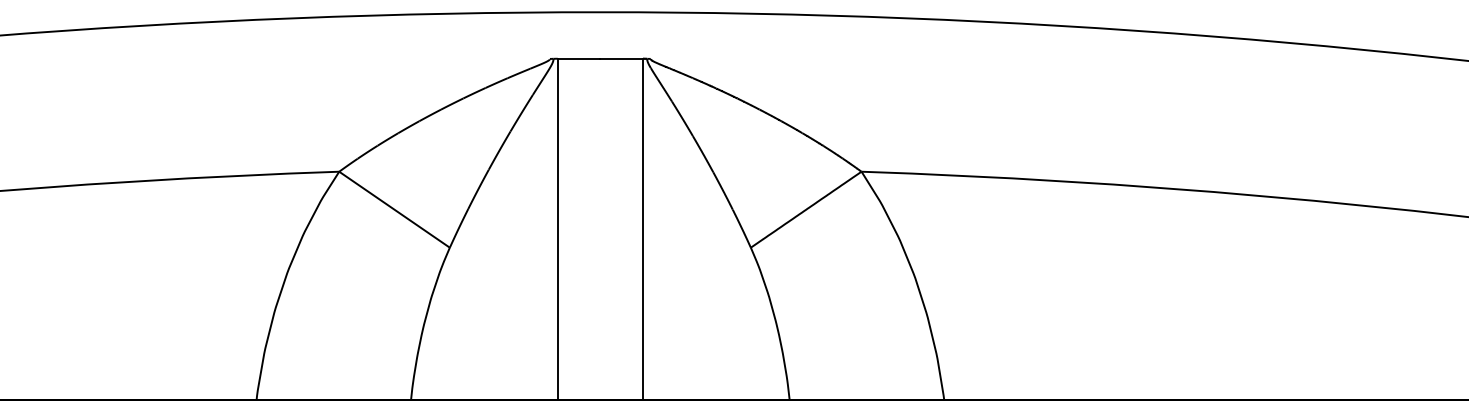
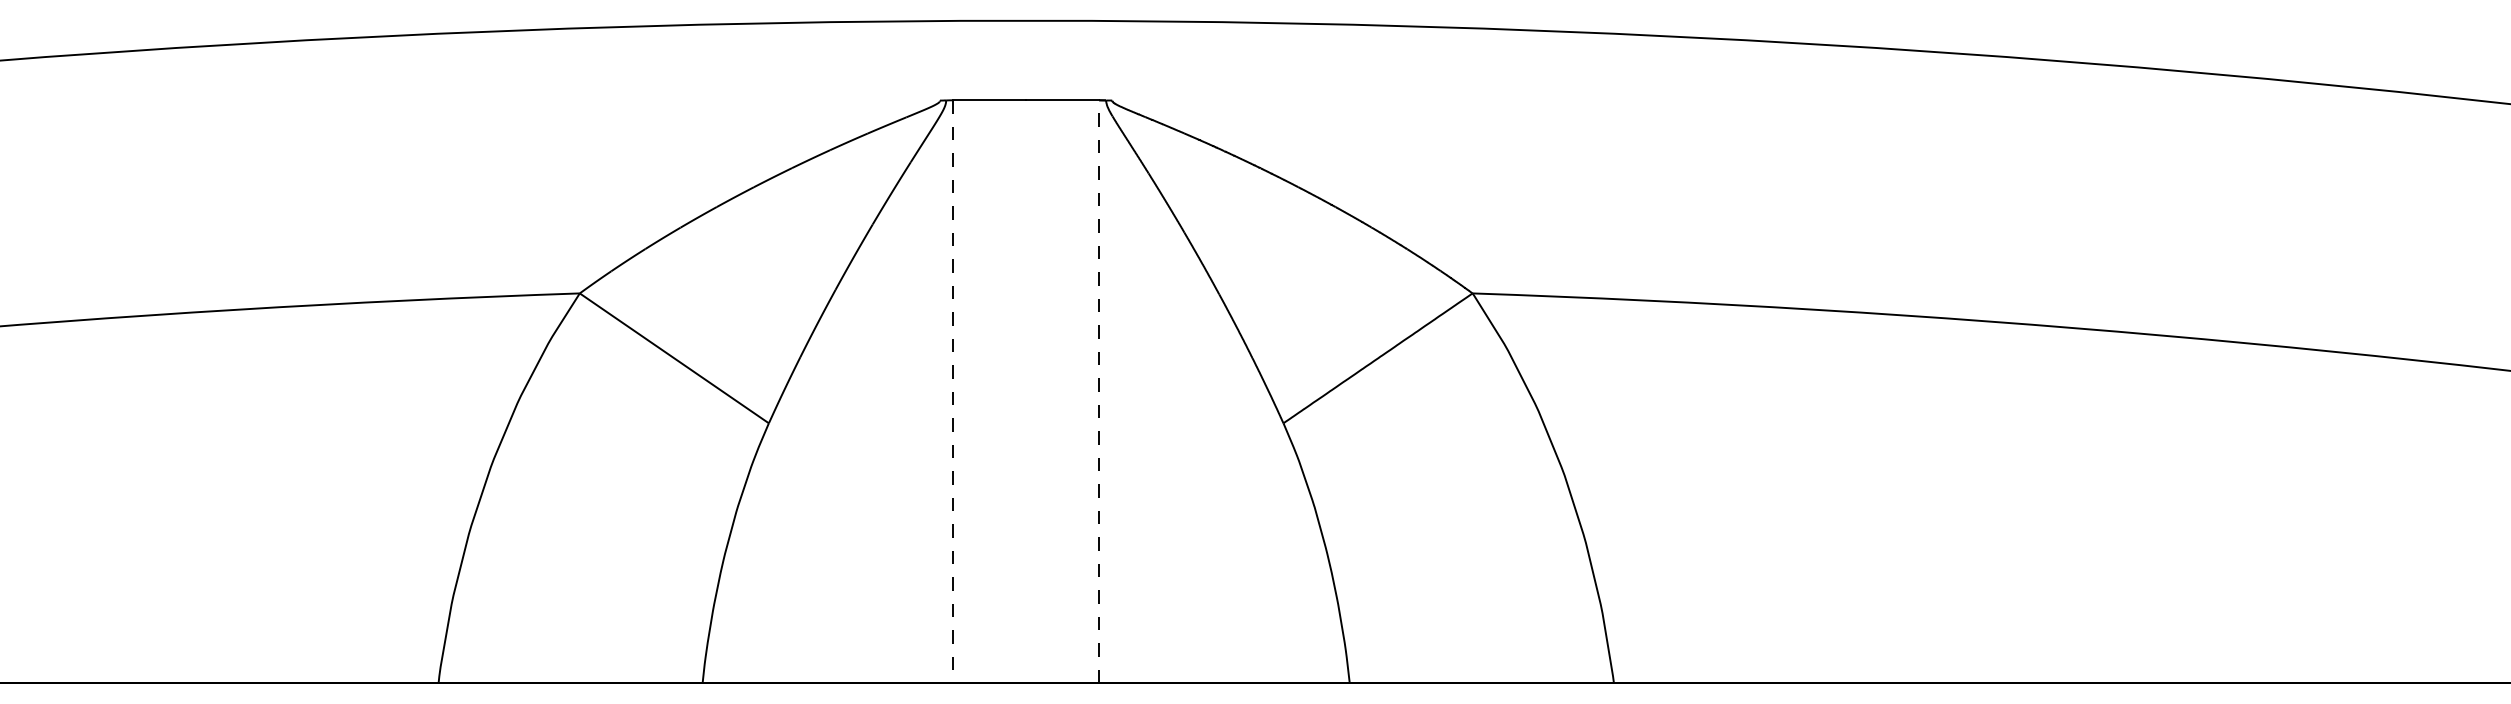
line: (557, 229) -> (952, 392), solid -> dashed
line: (642, 229) -> (1098, 392), solid -> dashed

